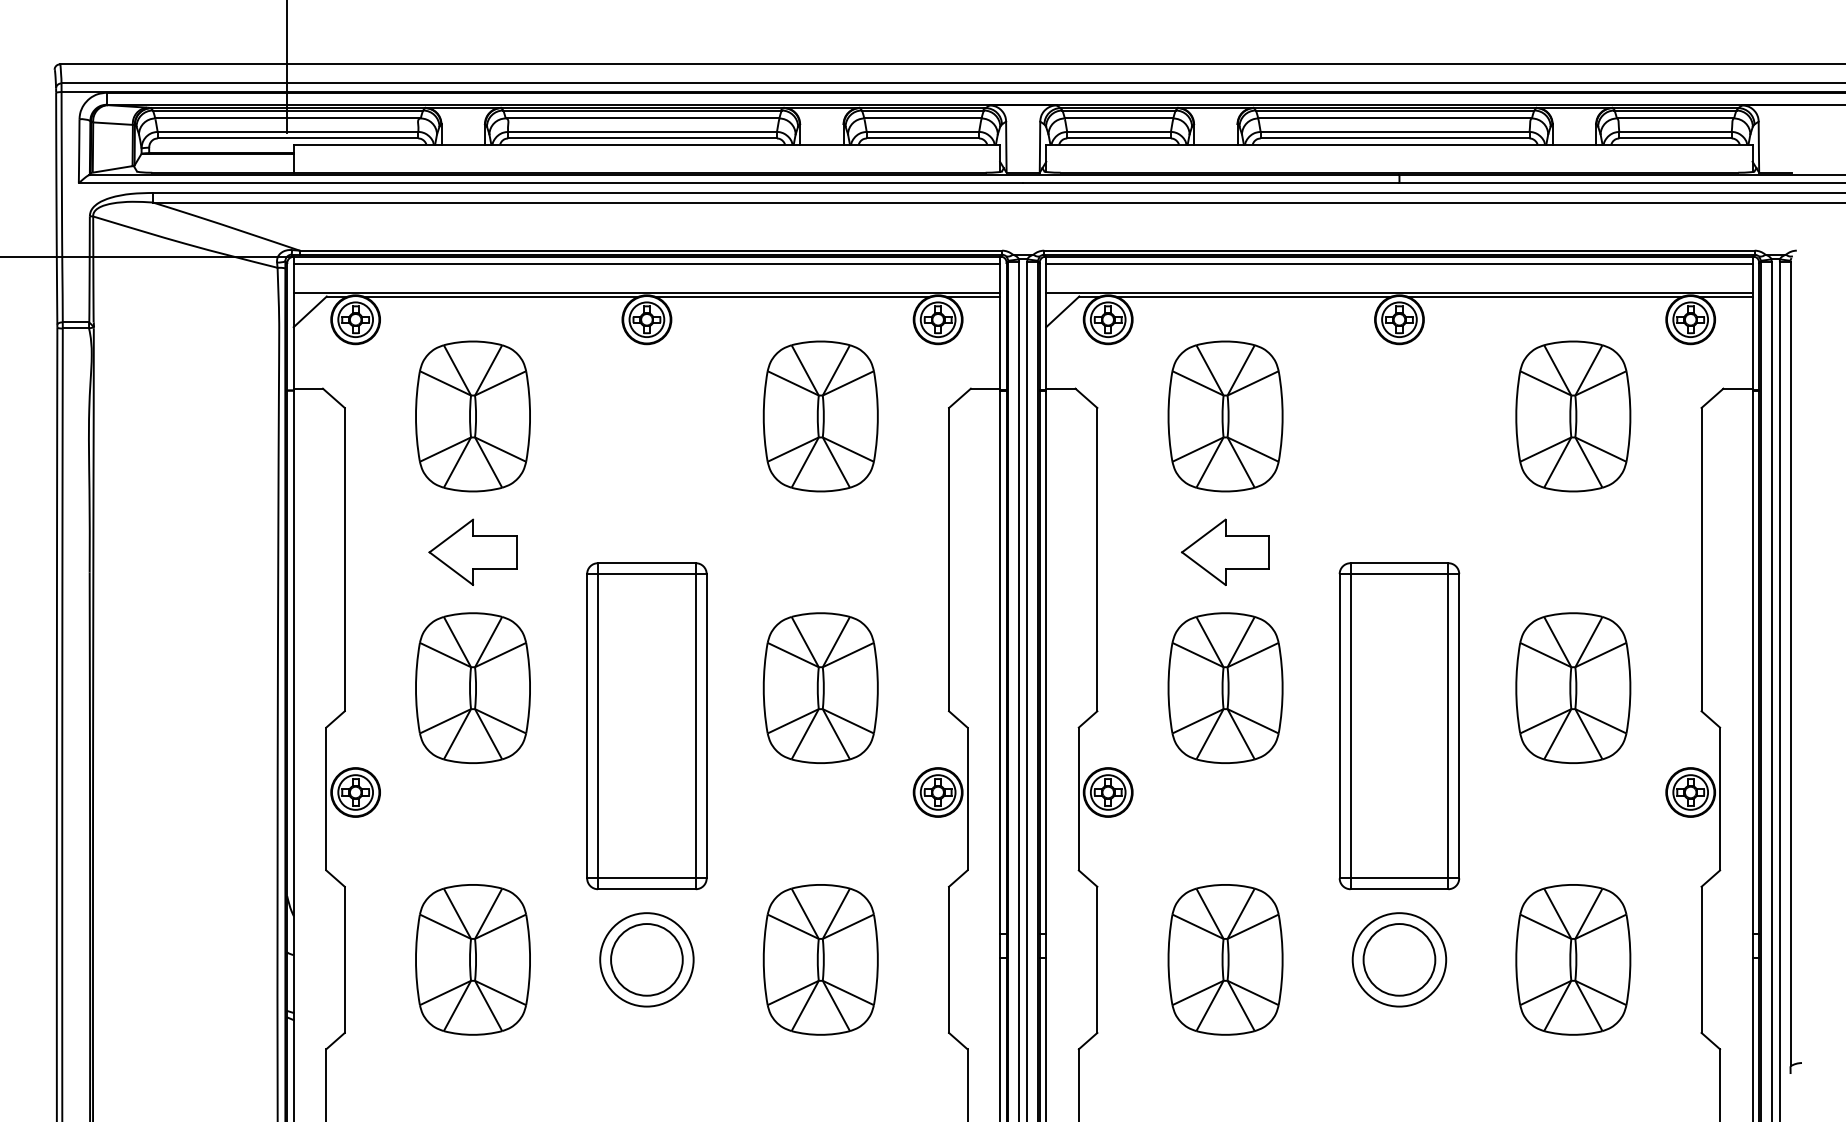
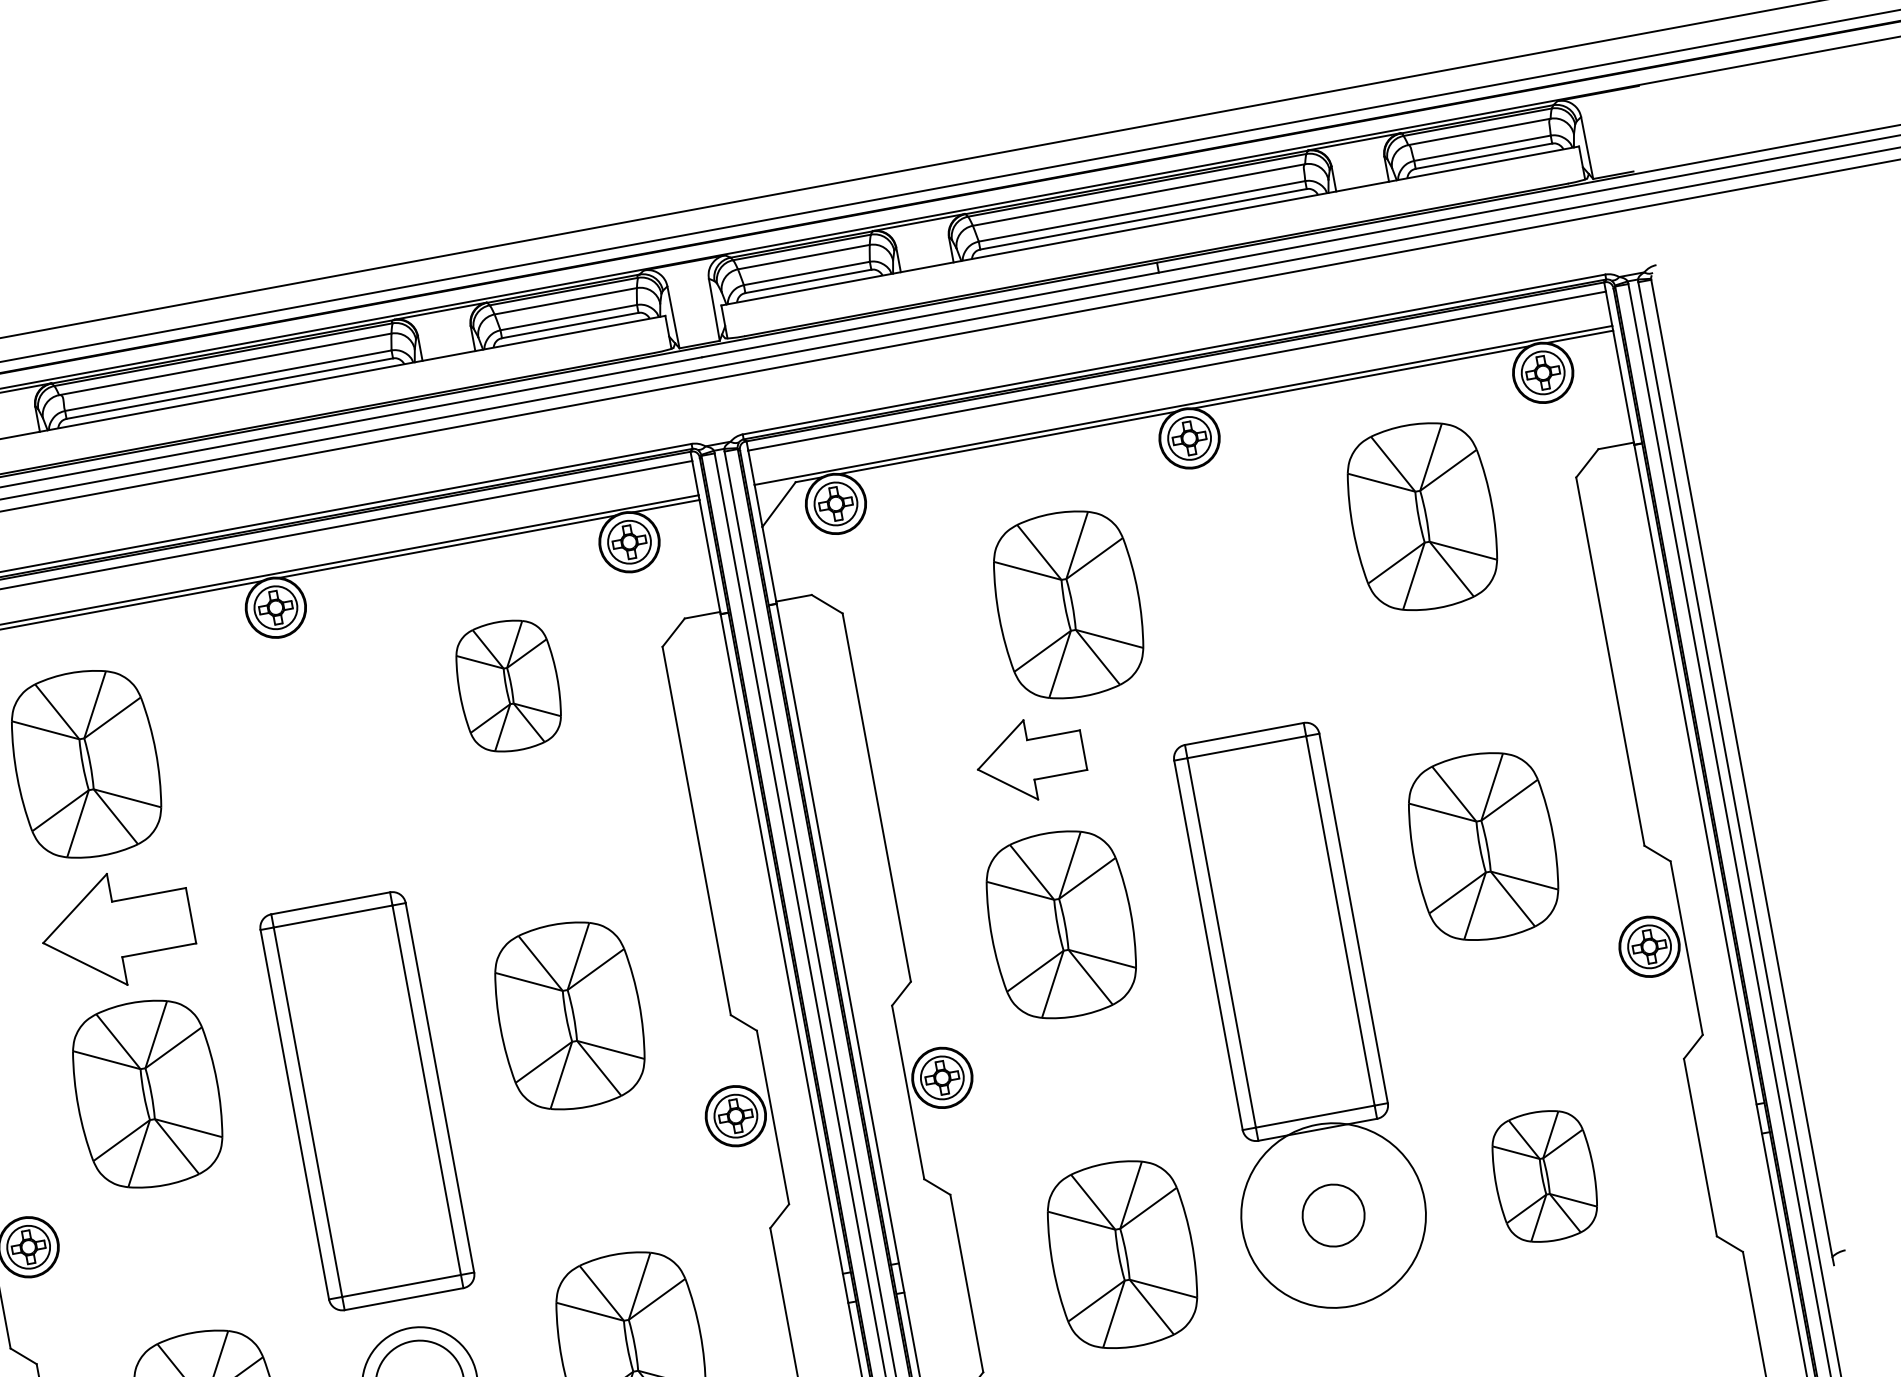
part: (820, 416) -> (508, 686), size x0.7
part: (1225, 416) -> (1068, 604), moved
part: (472, 551) -> (116, 928), size x1.4
circle: (1399, 959) -> (1333, 1215), size x0.7
circle: (1399, 959) -> (1333, 1215), size x1.6
part: (1573, 959) -> (1544, 1175), size x0.7

